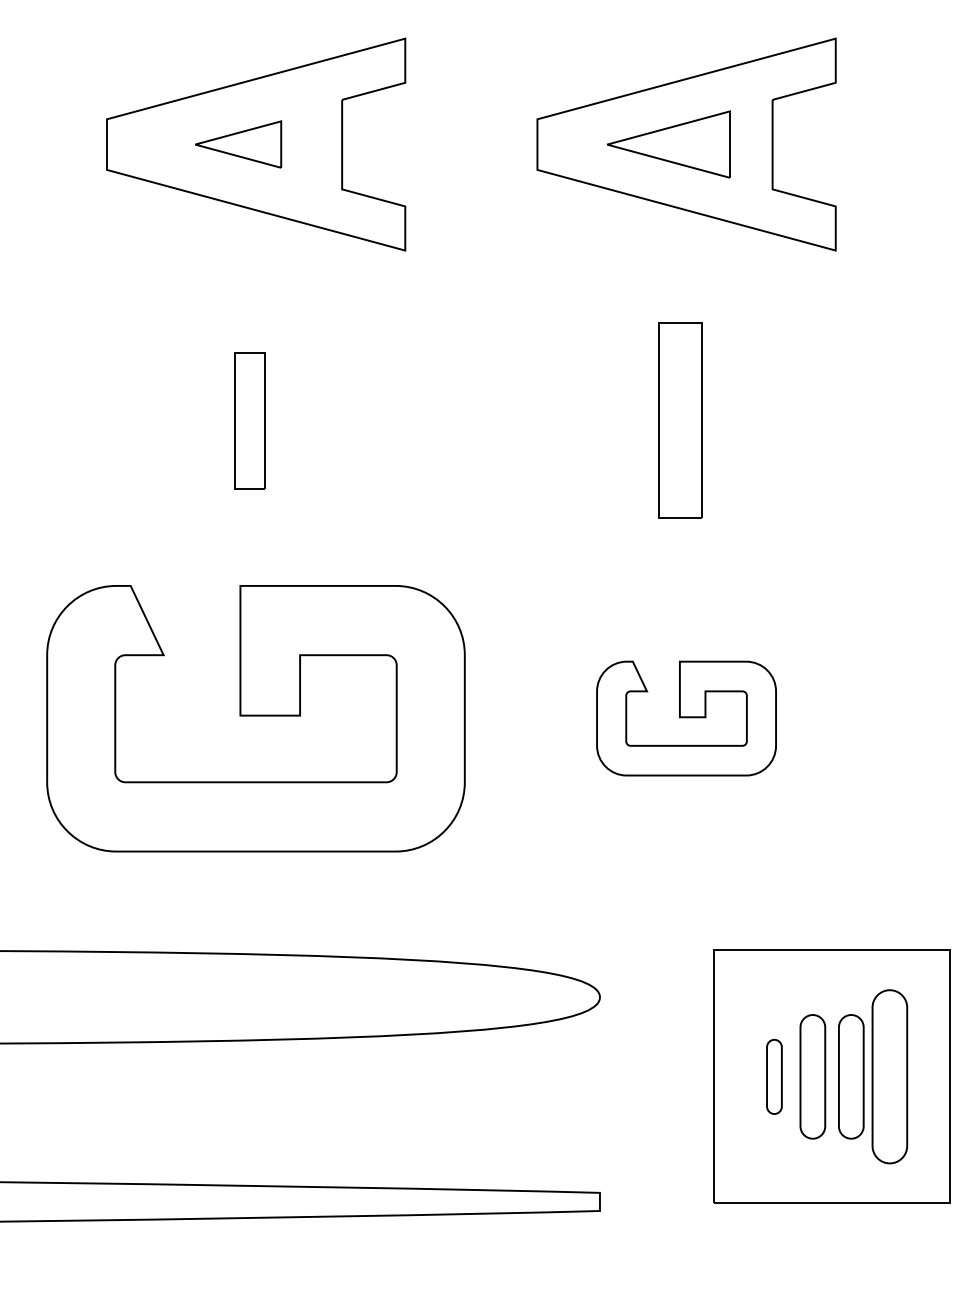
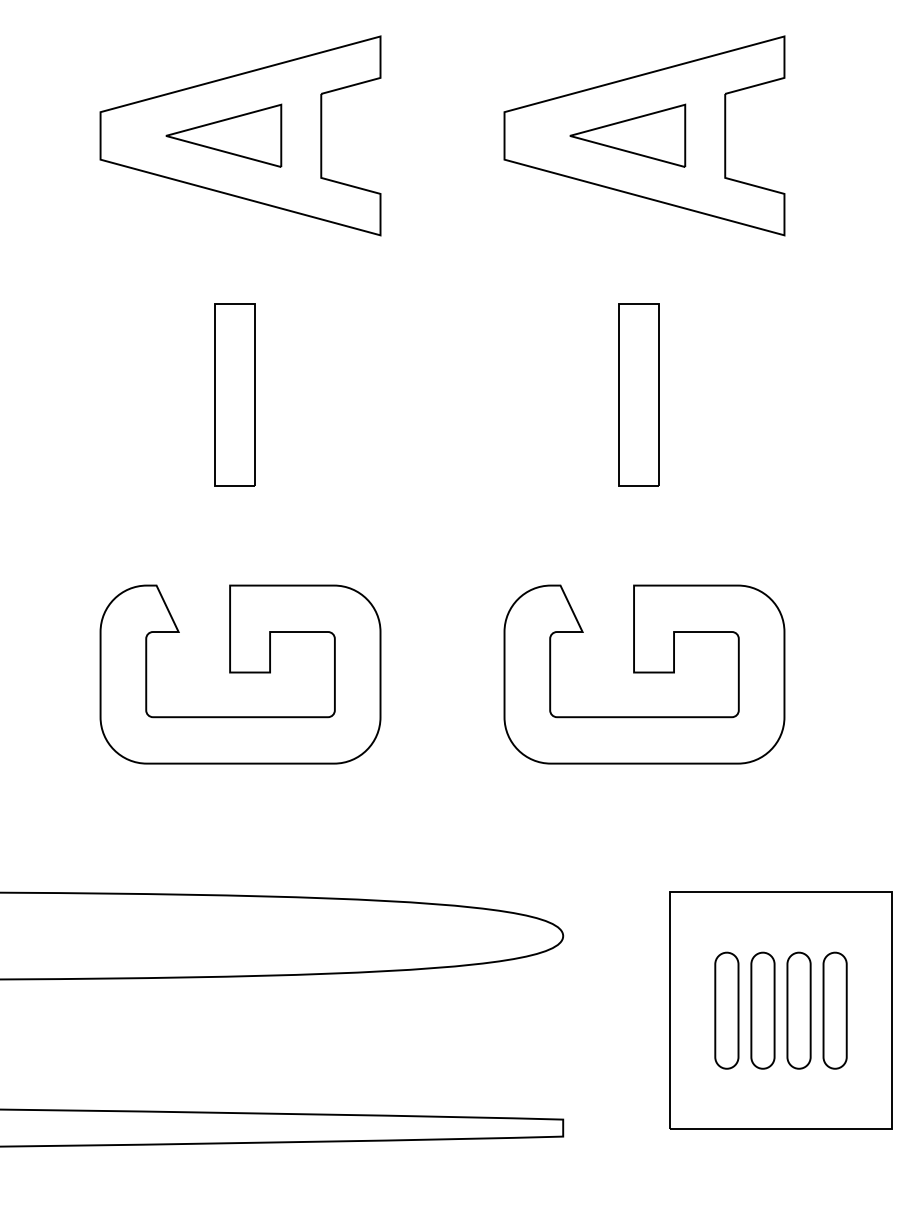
part: (238, 144) -> (223, 135), size x1.43
part: (249, 420) -> (234, 394), size x1.43
part: (256, 718) -> (240, 674), size x0.71
part: (686, 718) -> (644, 674), size x1.67
part: (774, 1076) -> (726, 1010), size x1.67
part: (889, 1076) -> (834, 1010), size x0.71

